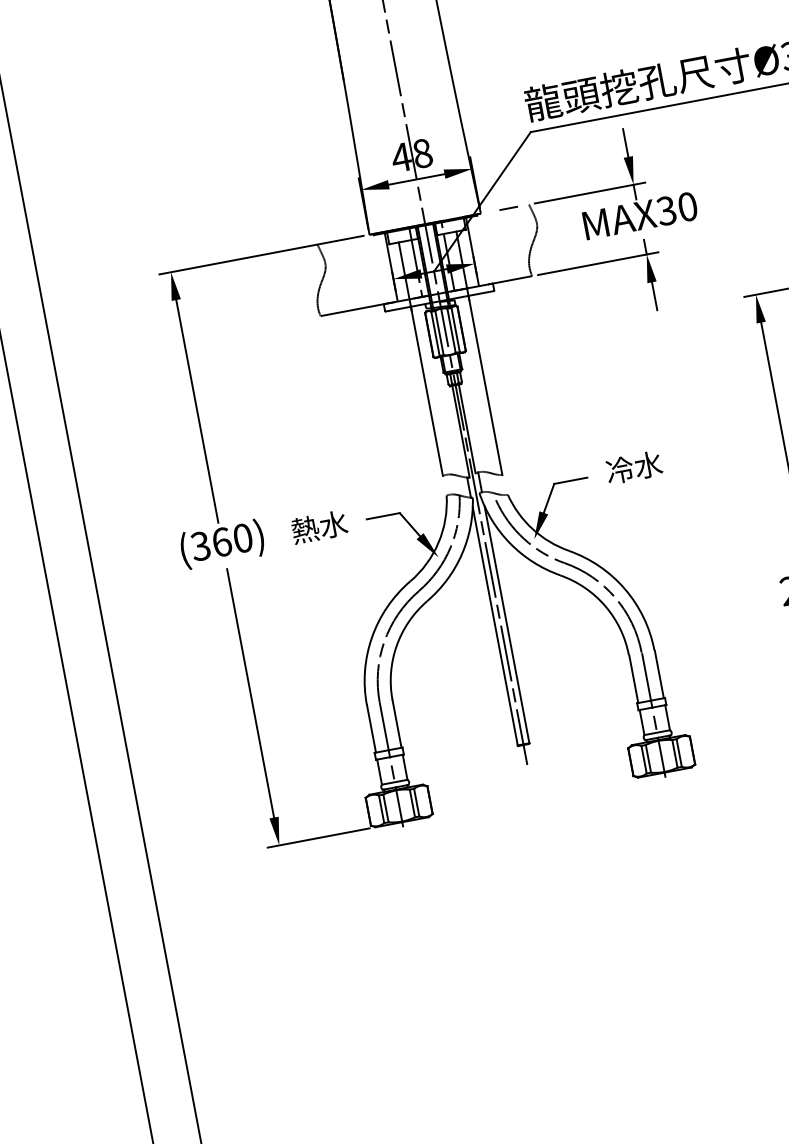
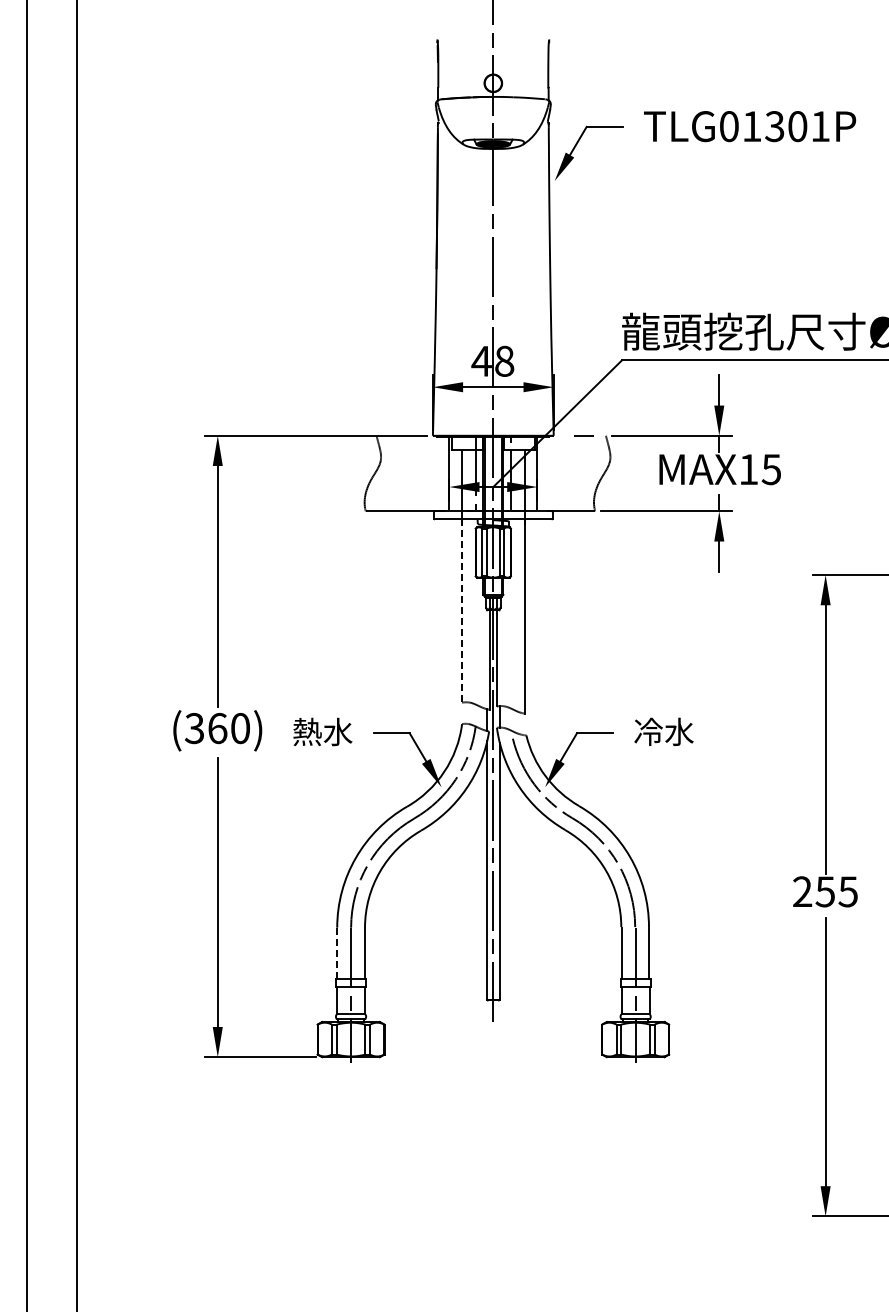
text: (677, 208) -> (760, 469), MAX30 -> MAX15
line: (427, 391) -> (462, 611), solid -> dashed
line: (371, 728) -> (337, 953), solid -> dashed

